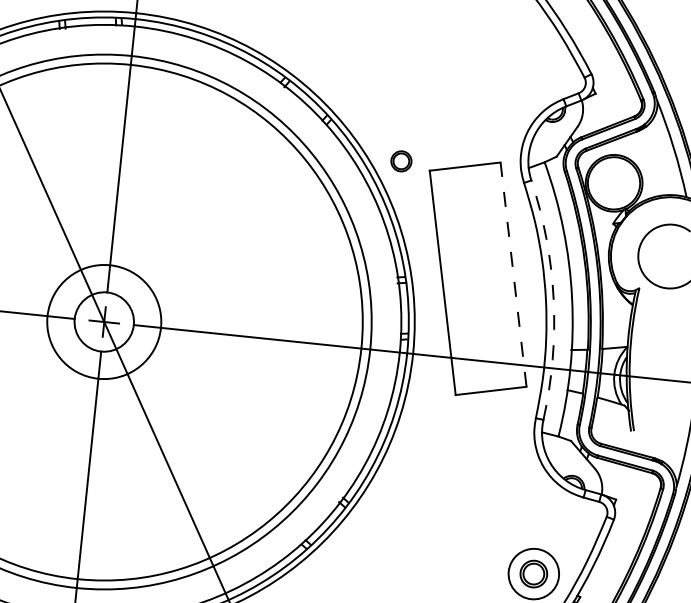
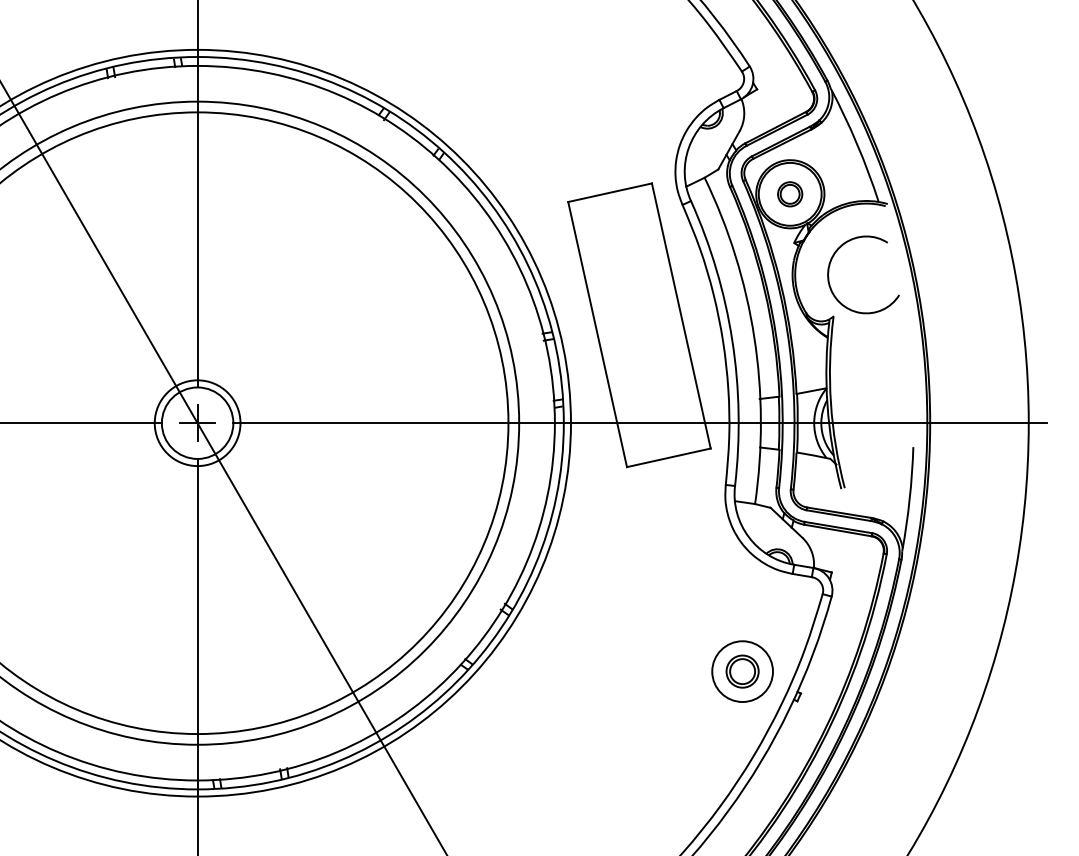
part: (401, 161) -> (790, 194), moved
line: (513, 275) -> (681, 316), dashed -> solid
arc: (553, 299) -> (732, 340), dashed -> solid
circle: (104, 322) -> (197, 423), size x0.62

